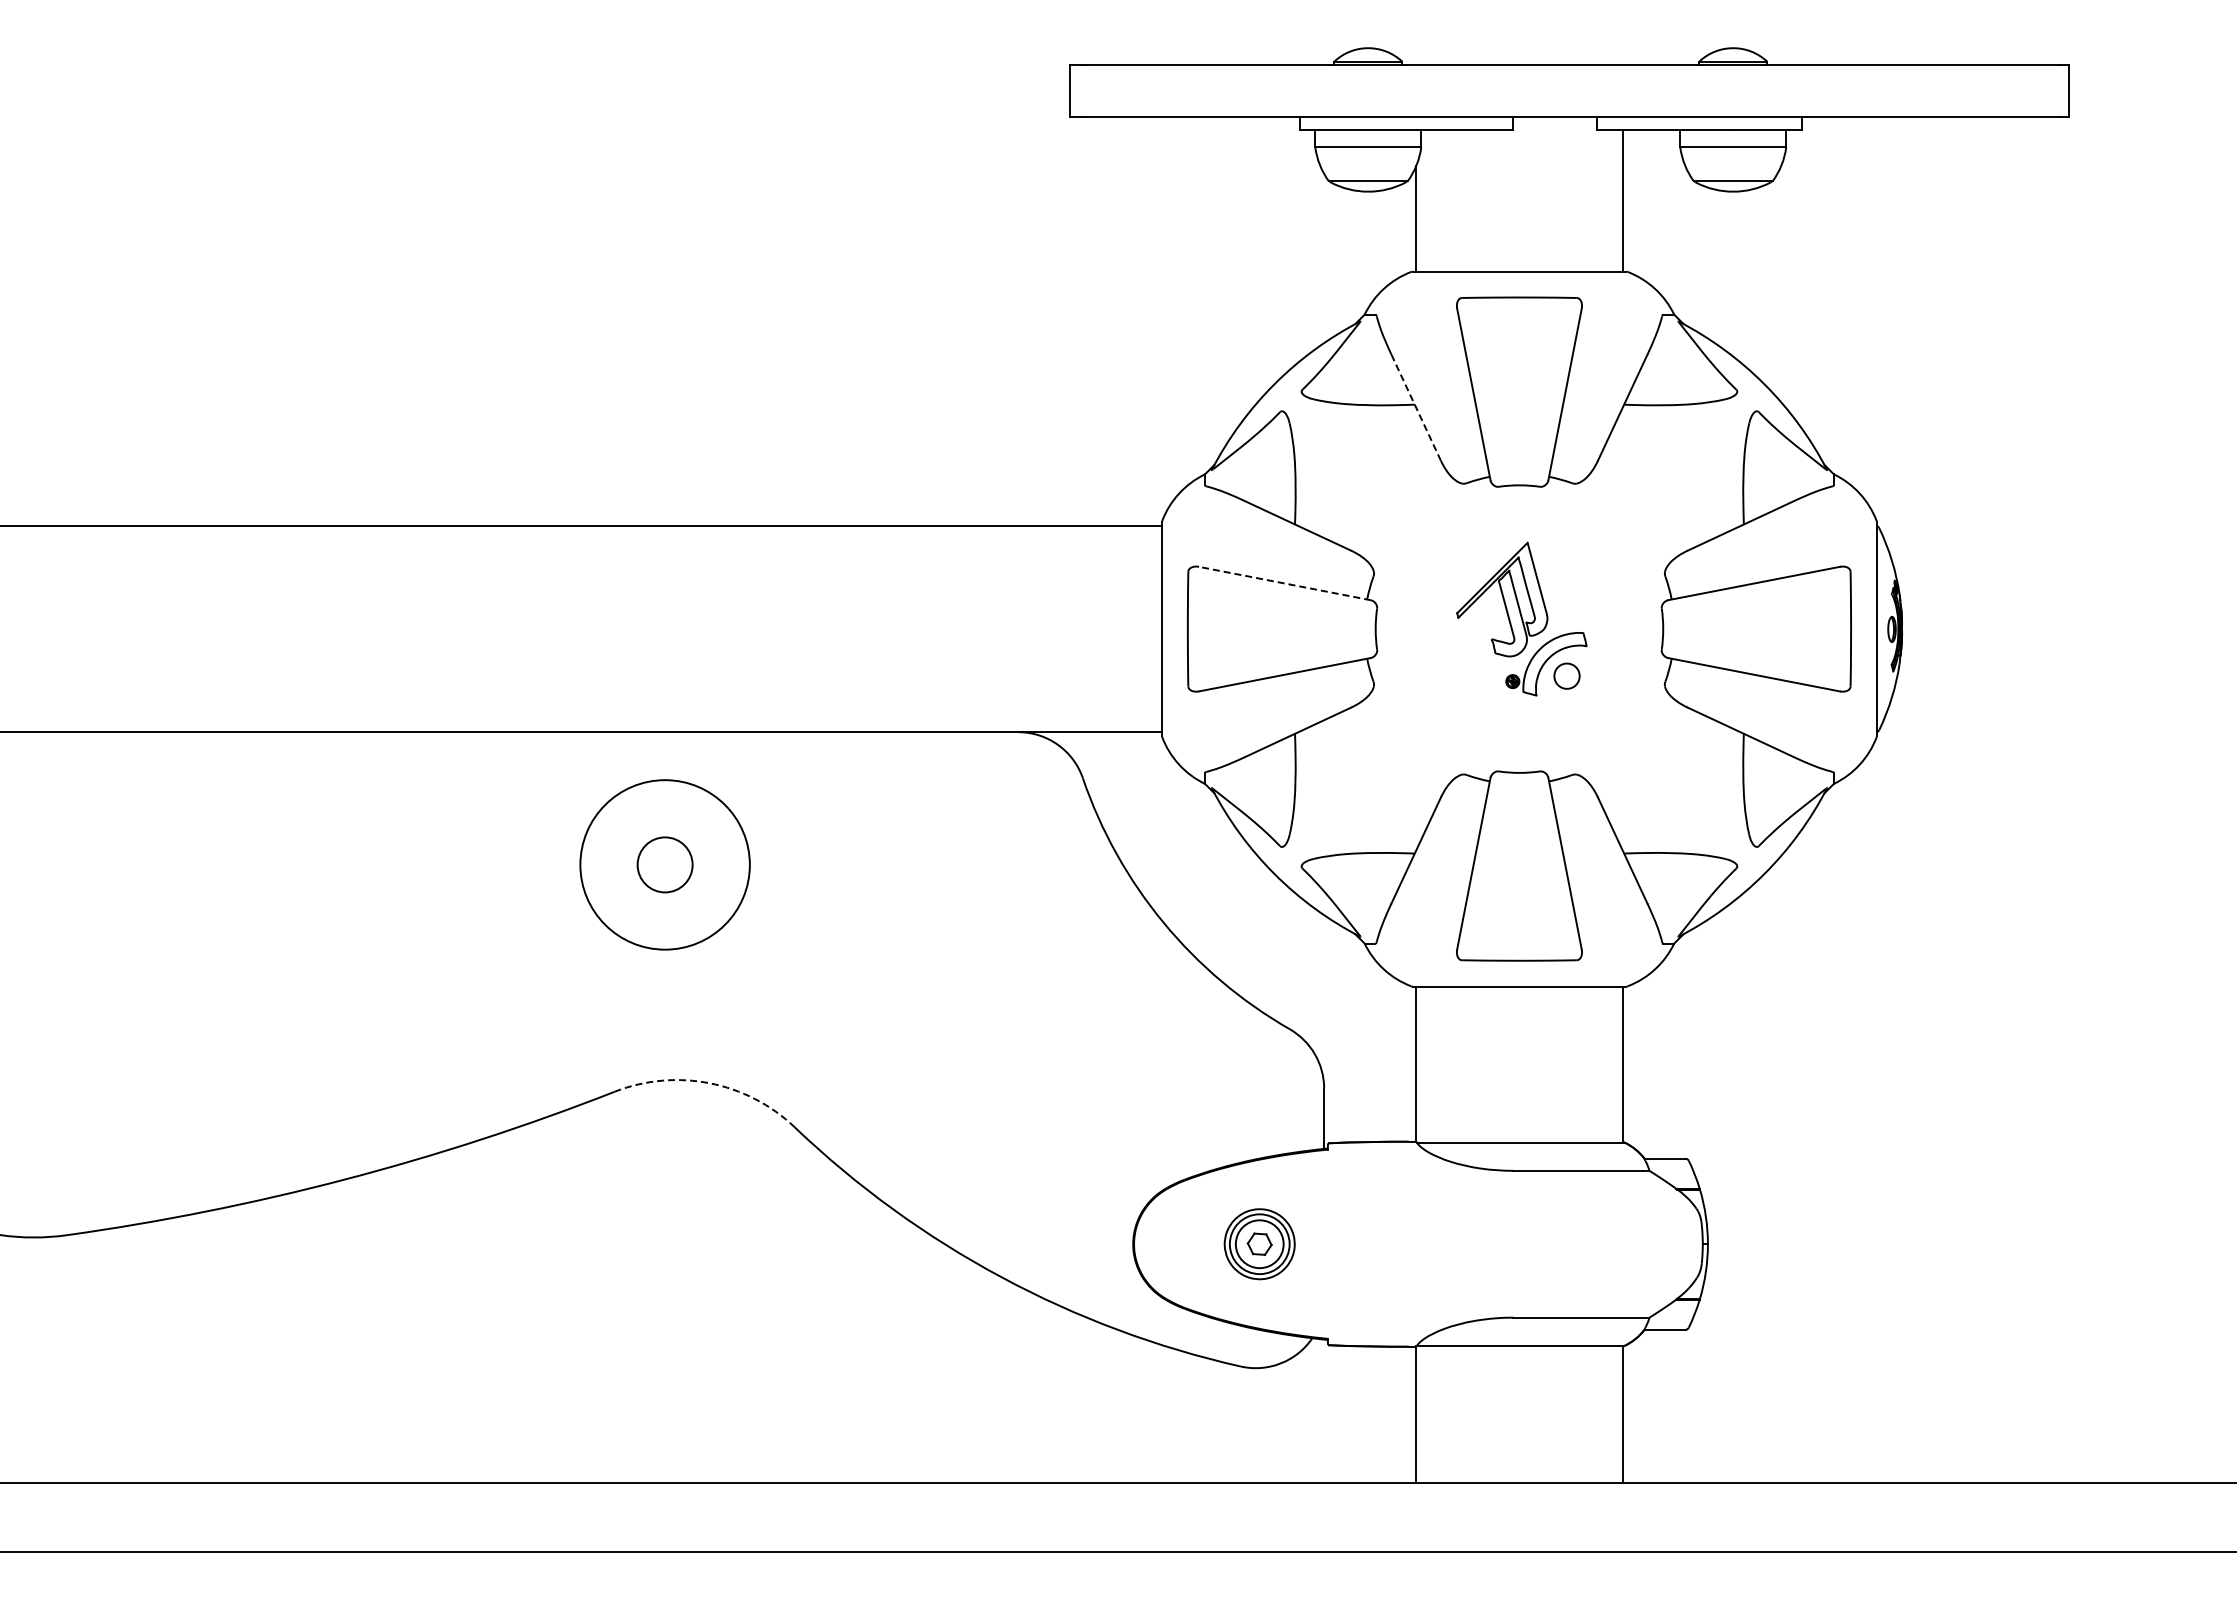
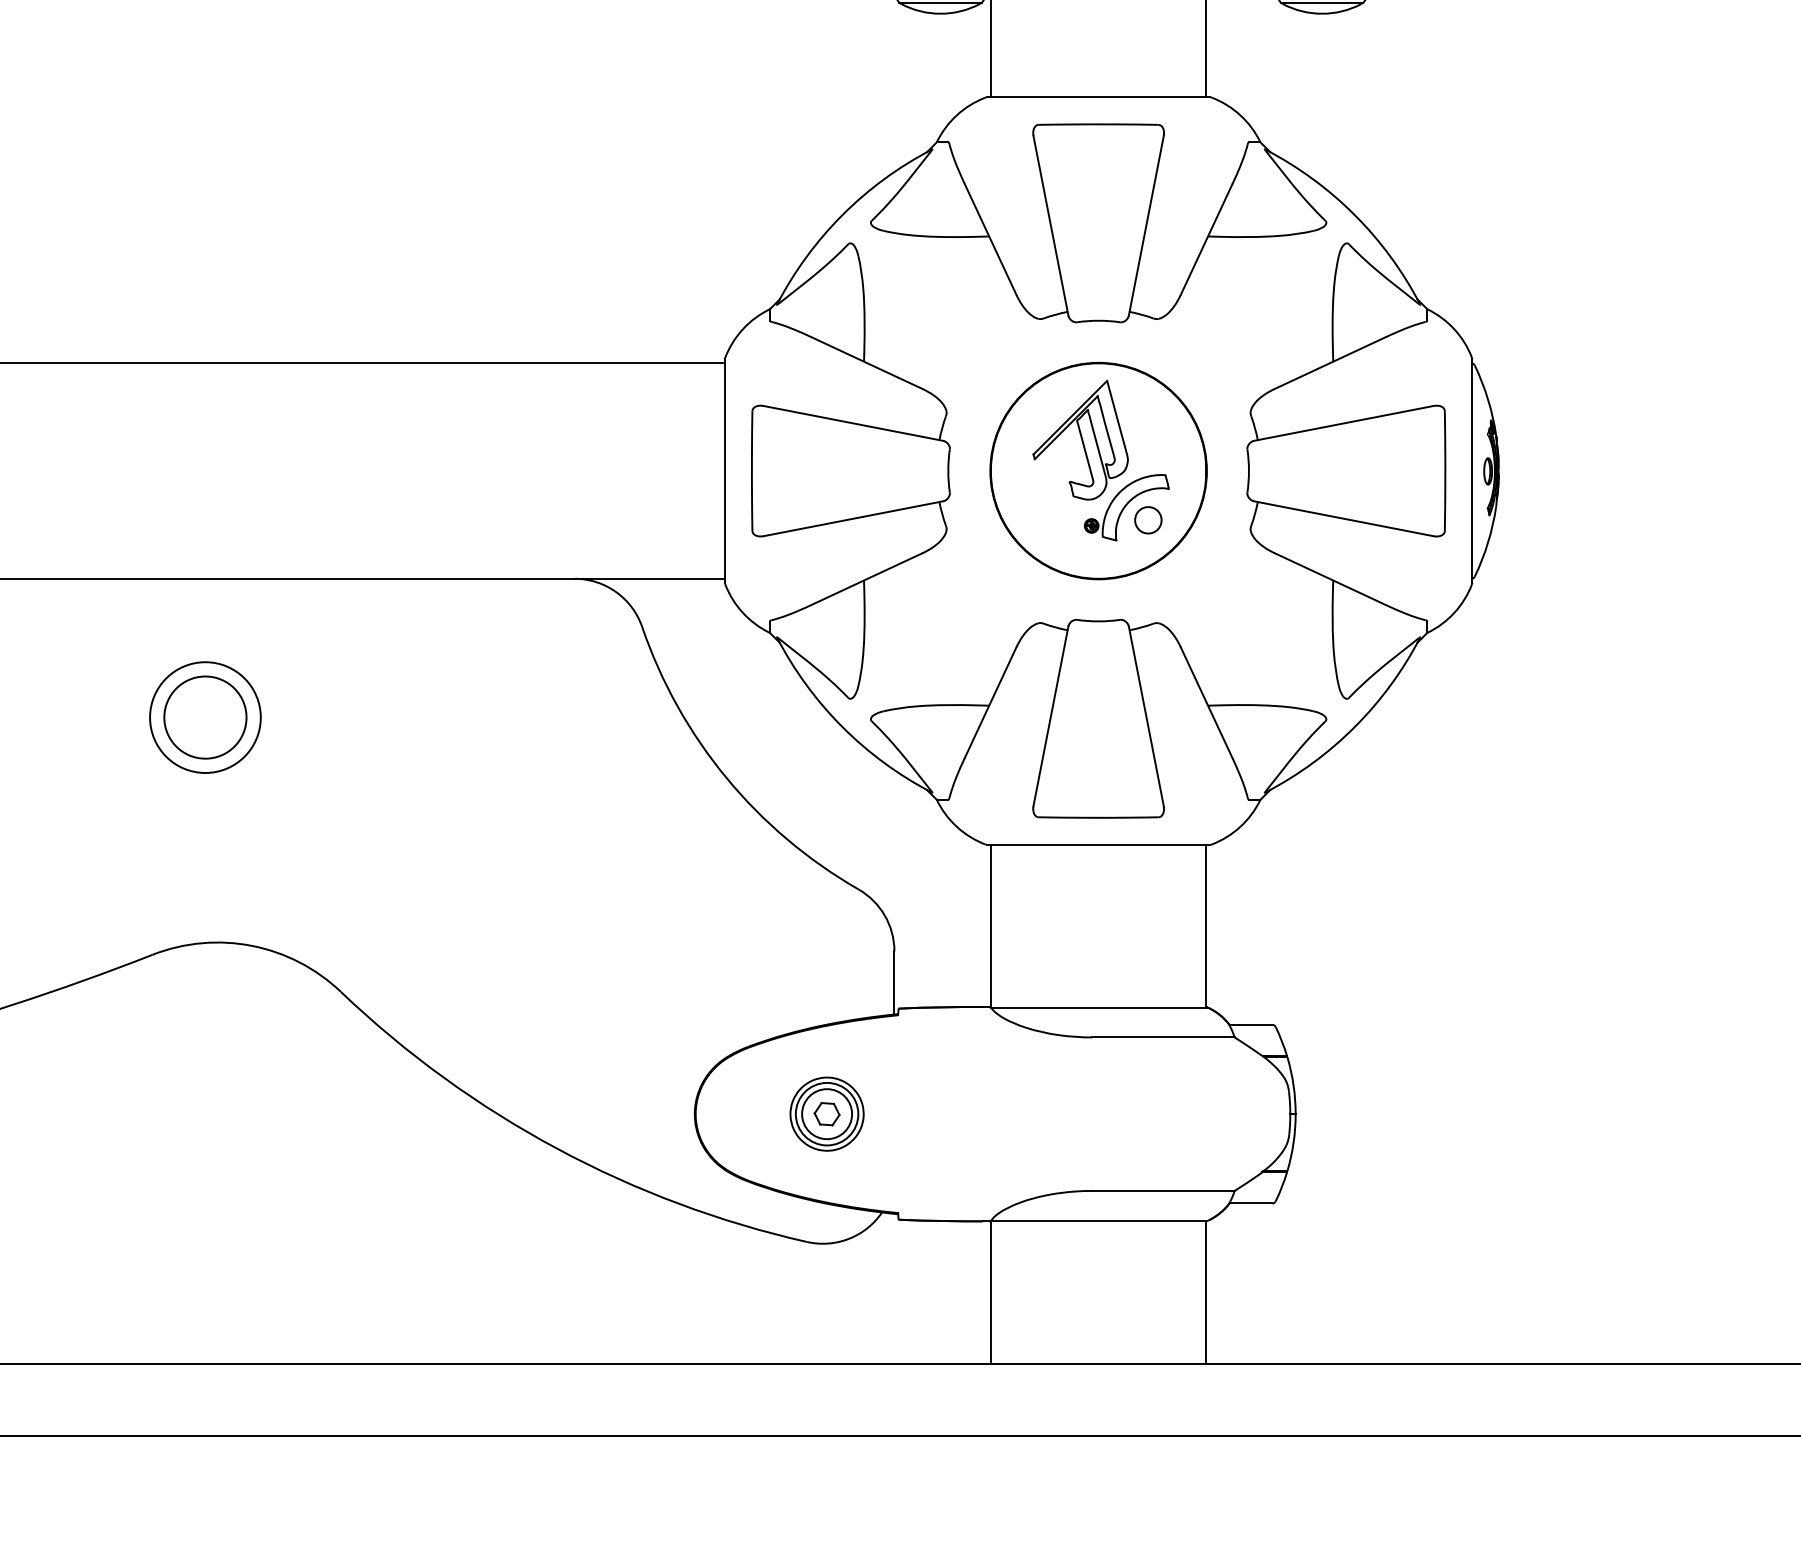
line: (1416, 408) -> (990, 240), dashed -> solid
line: (1284, 583) -> (852, 423), dashed -> solid
circle: (1519, 628) -> (1098, 470), added
circle: (664, 864) -> (204, 717), size x1.43
circle: (665, 864) -> (205, 717), size x0.62
arc: (709, 1083) -> (251, 946), dashed -> solid

